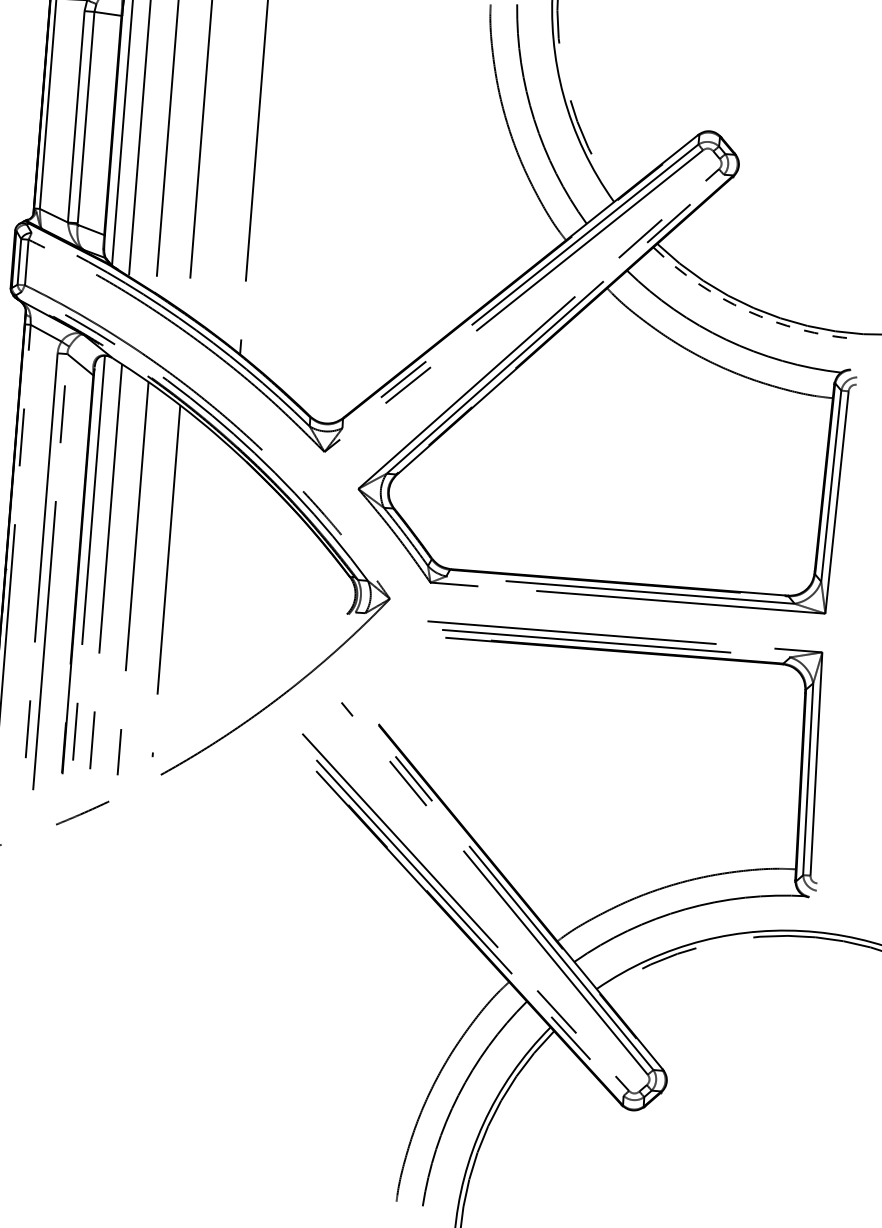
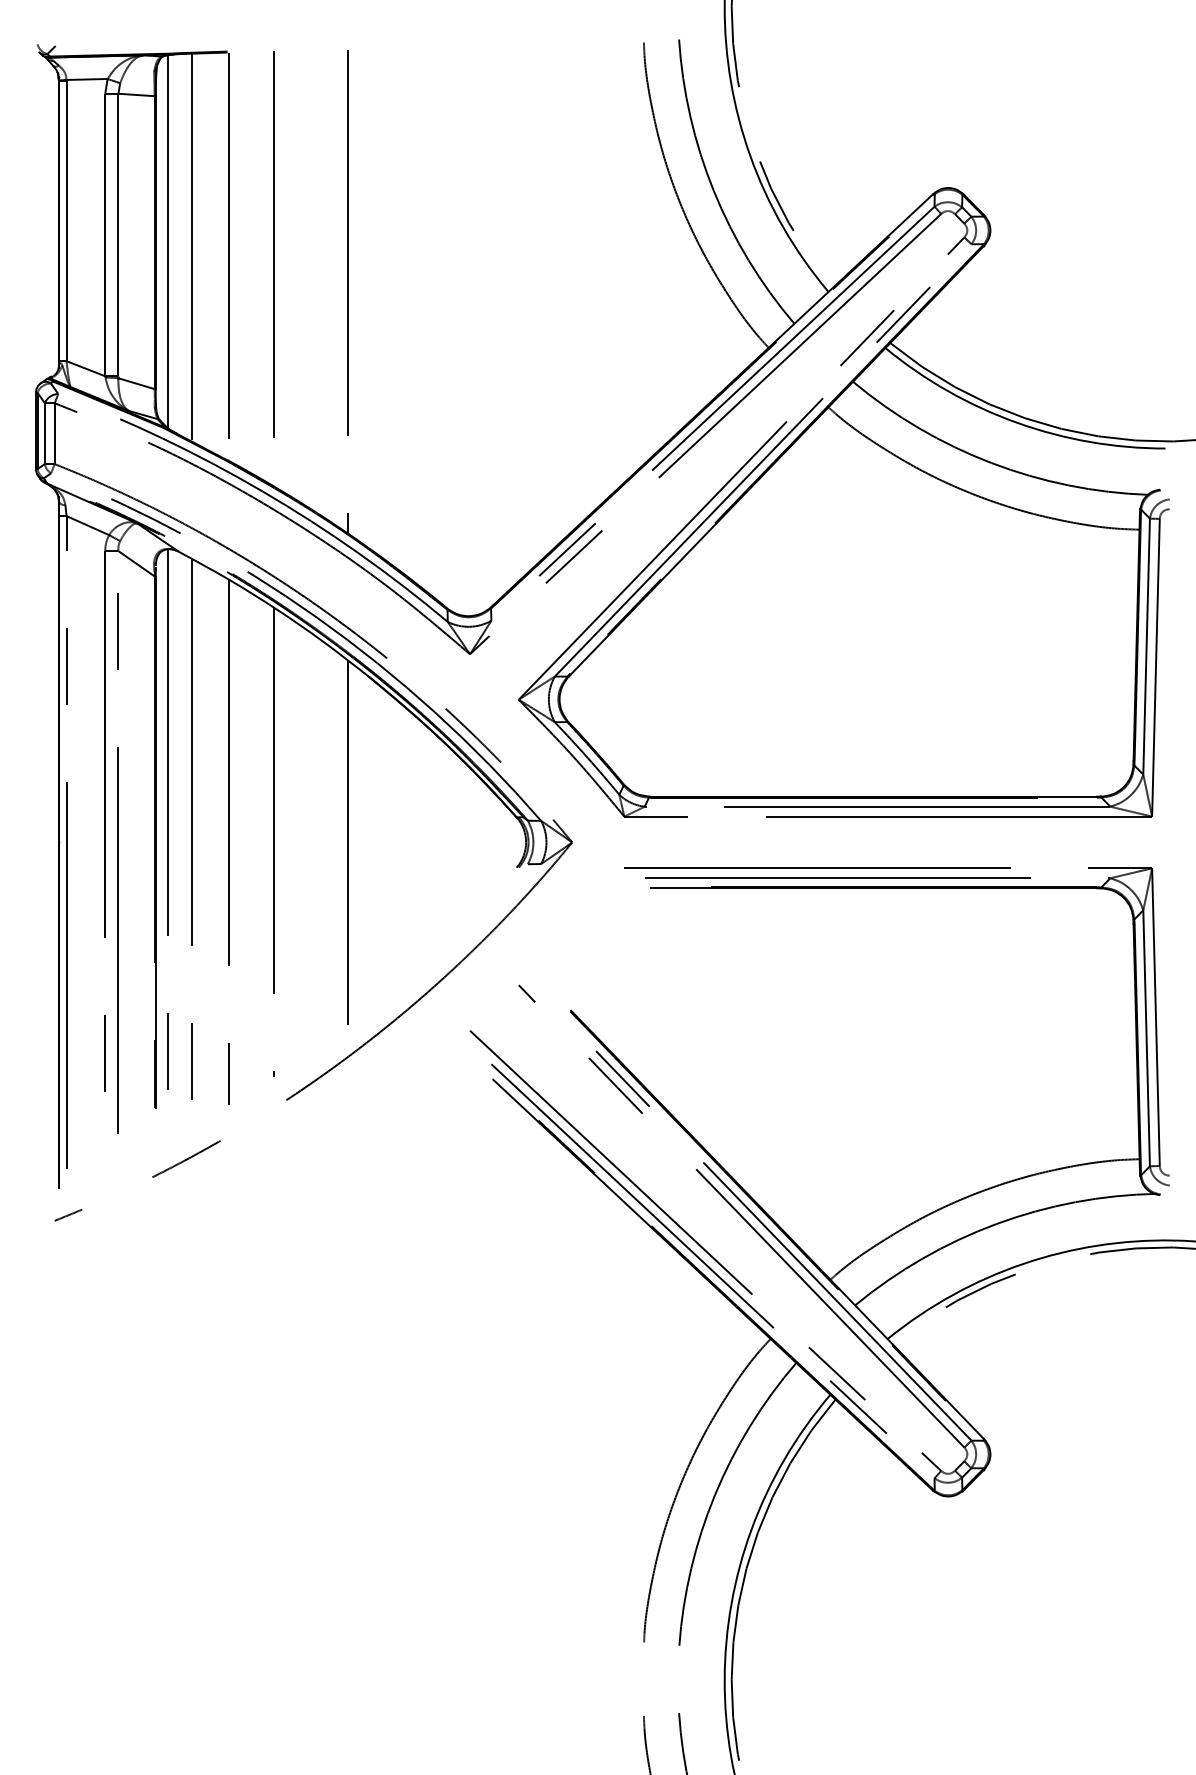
arc: (747, 310) -> (1016, 422), dashed -> solid
line: (221, 585) -> (347, 842), added

